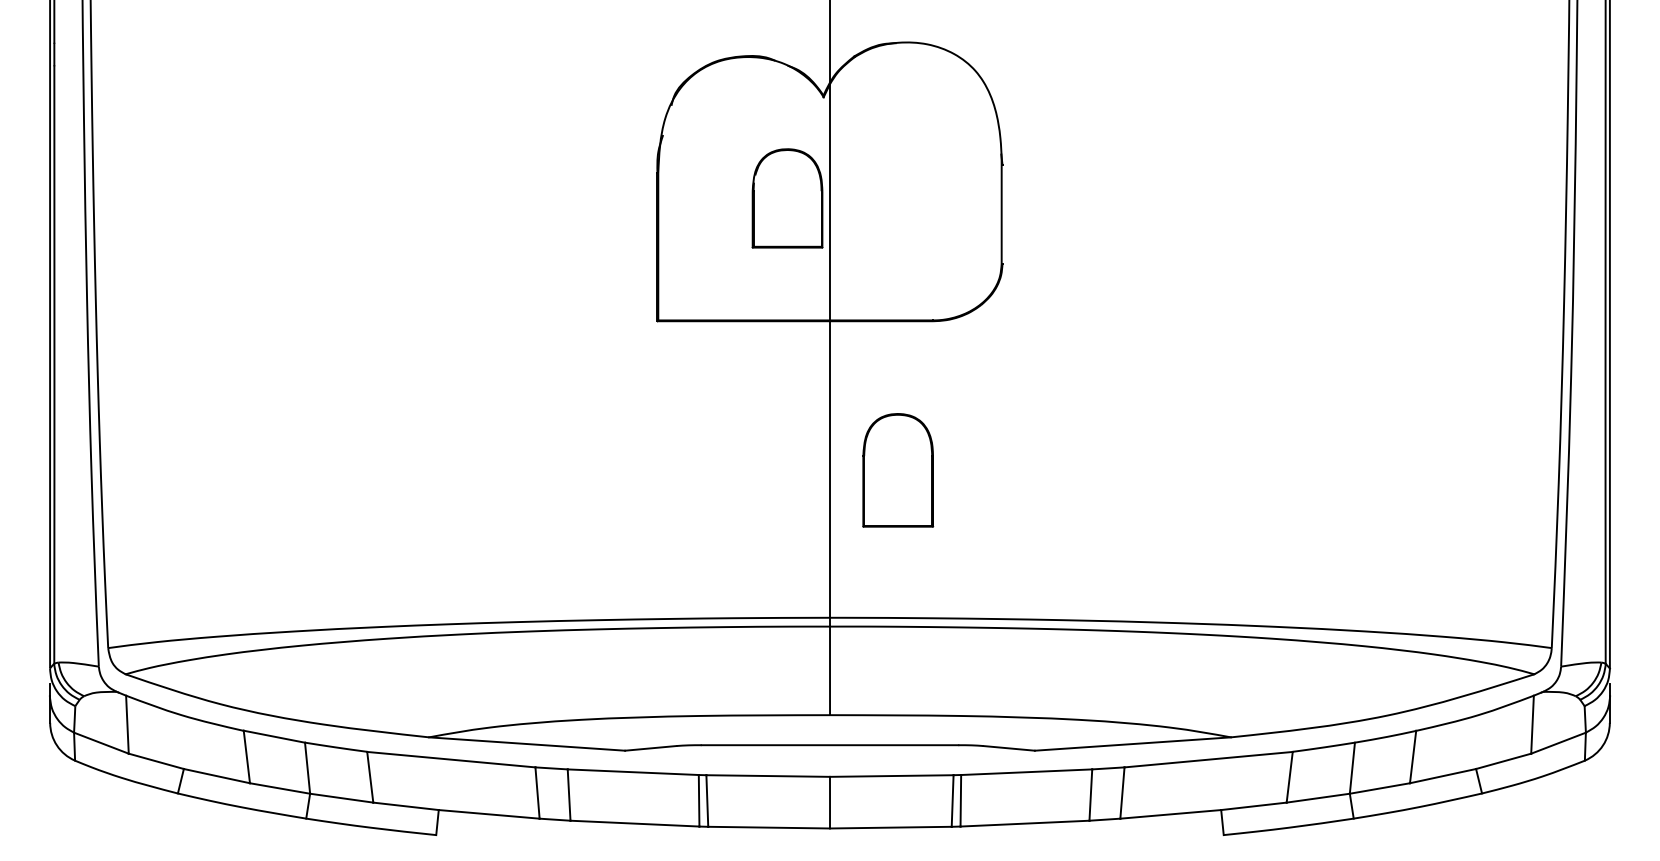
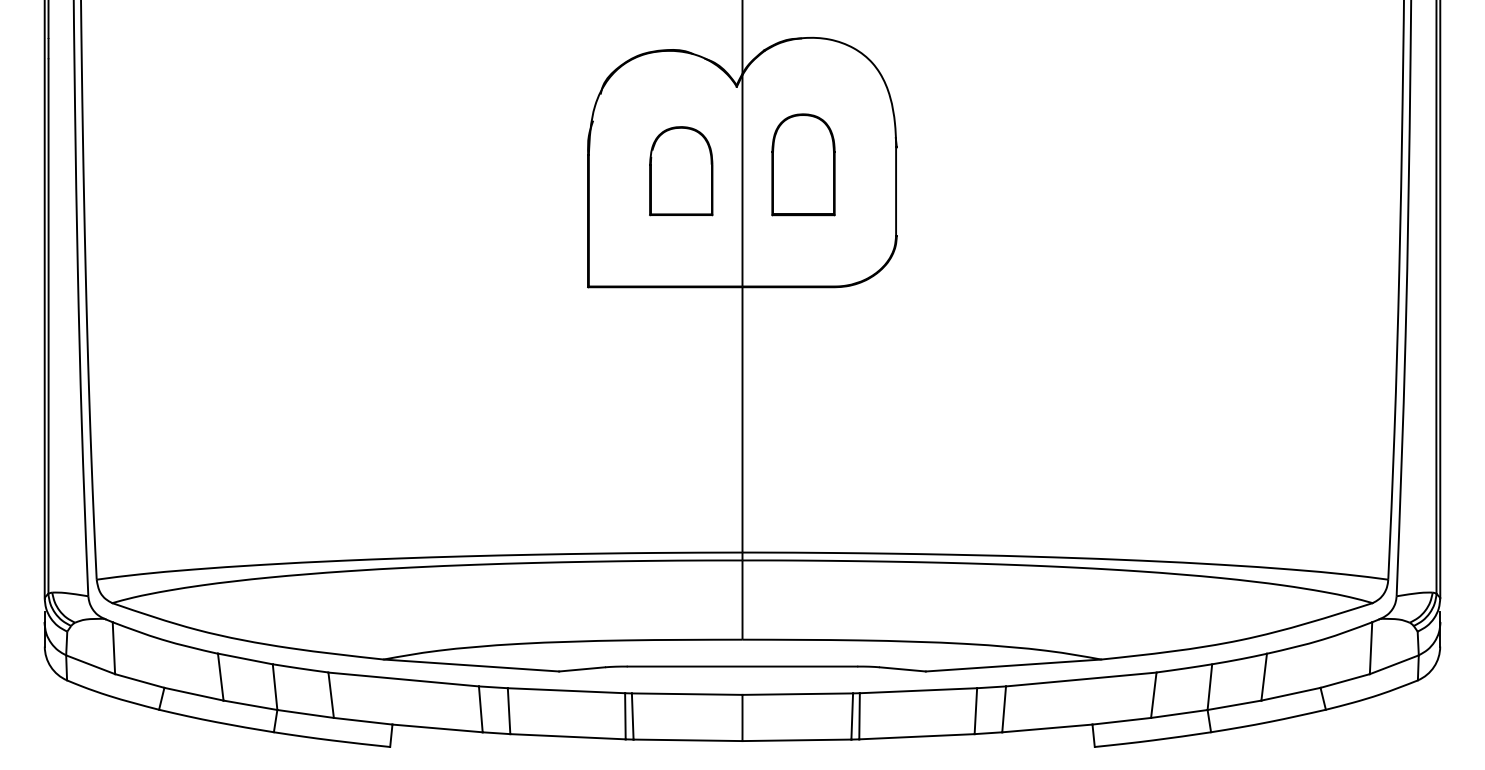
part: (787, 198) -> (681, 171), moved
part: (898, 470) -> (803, 164), moved

